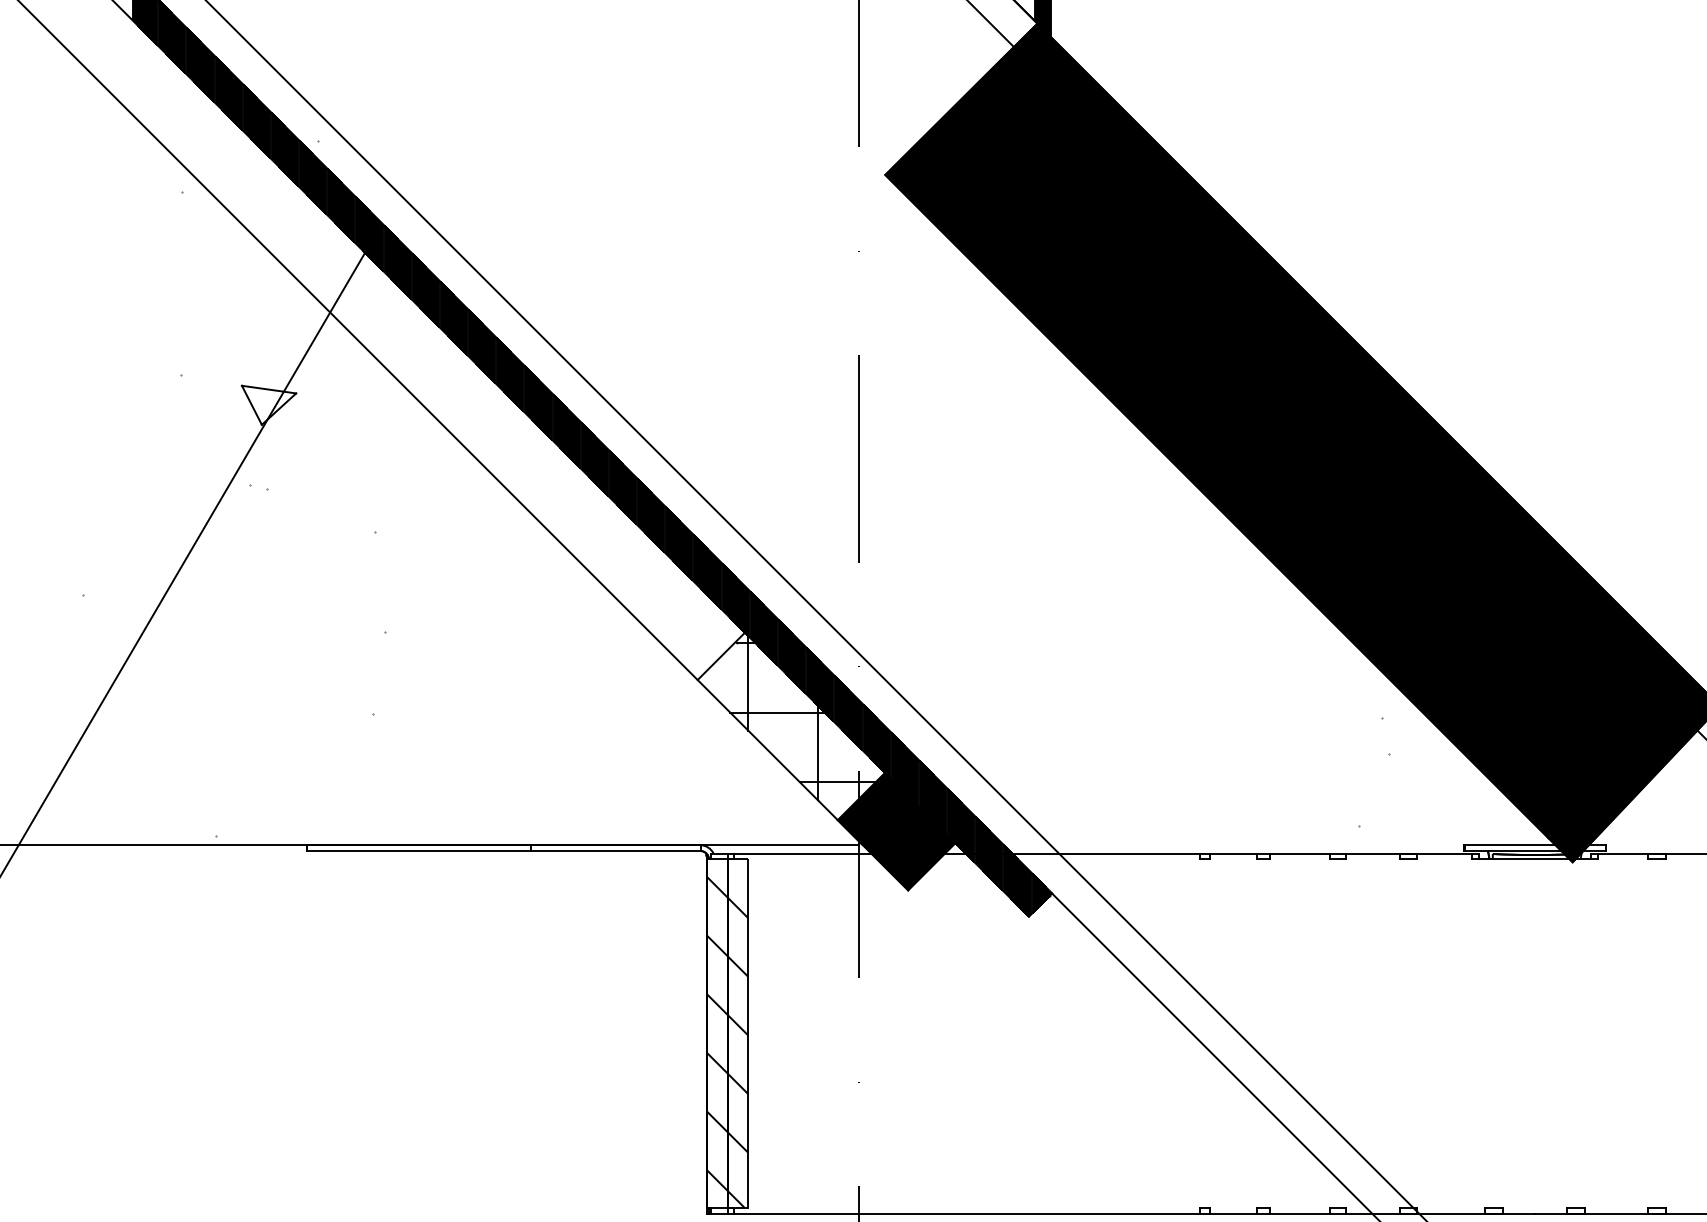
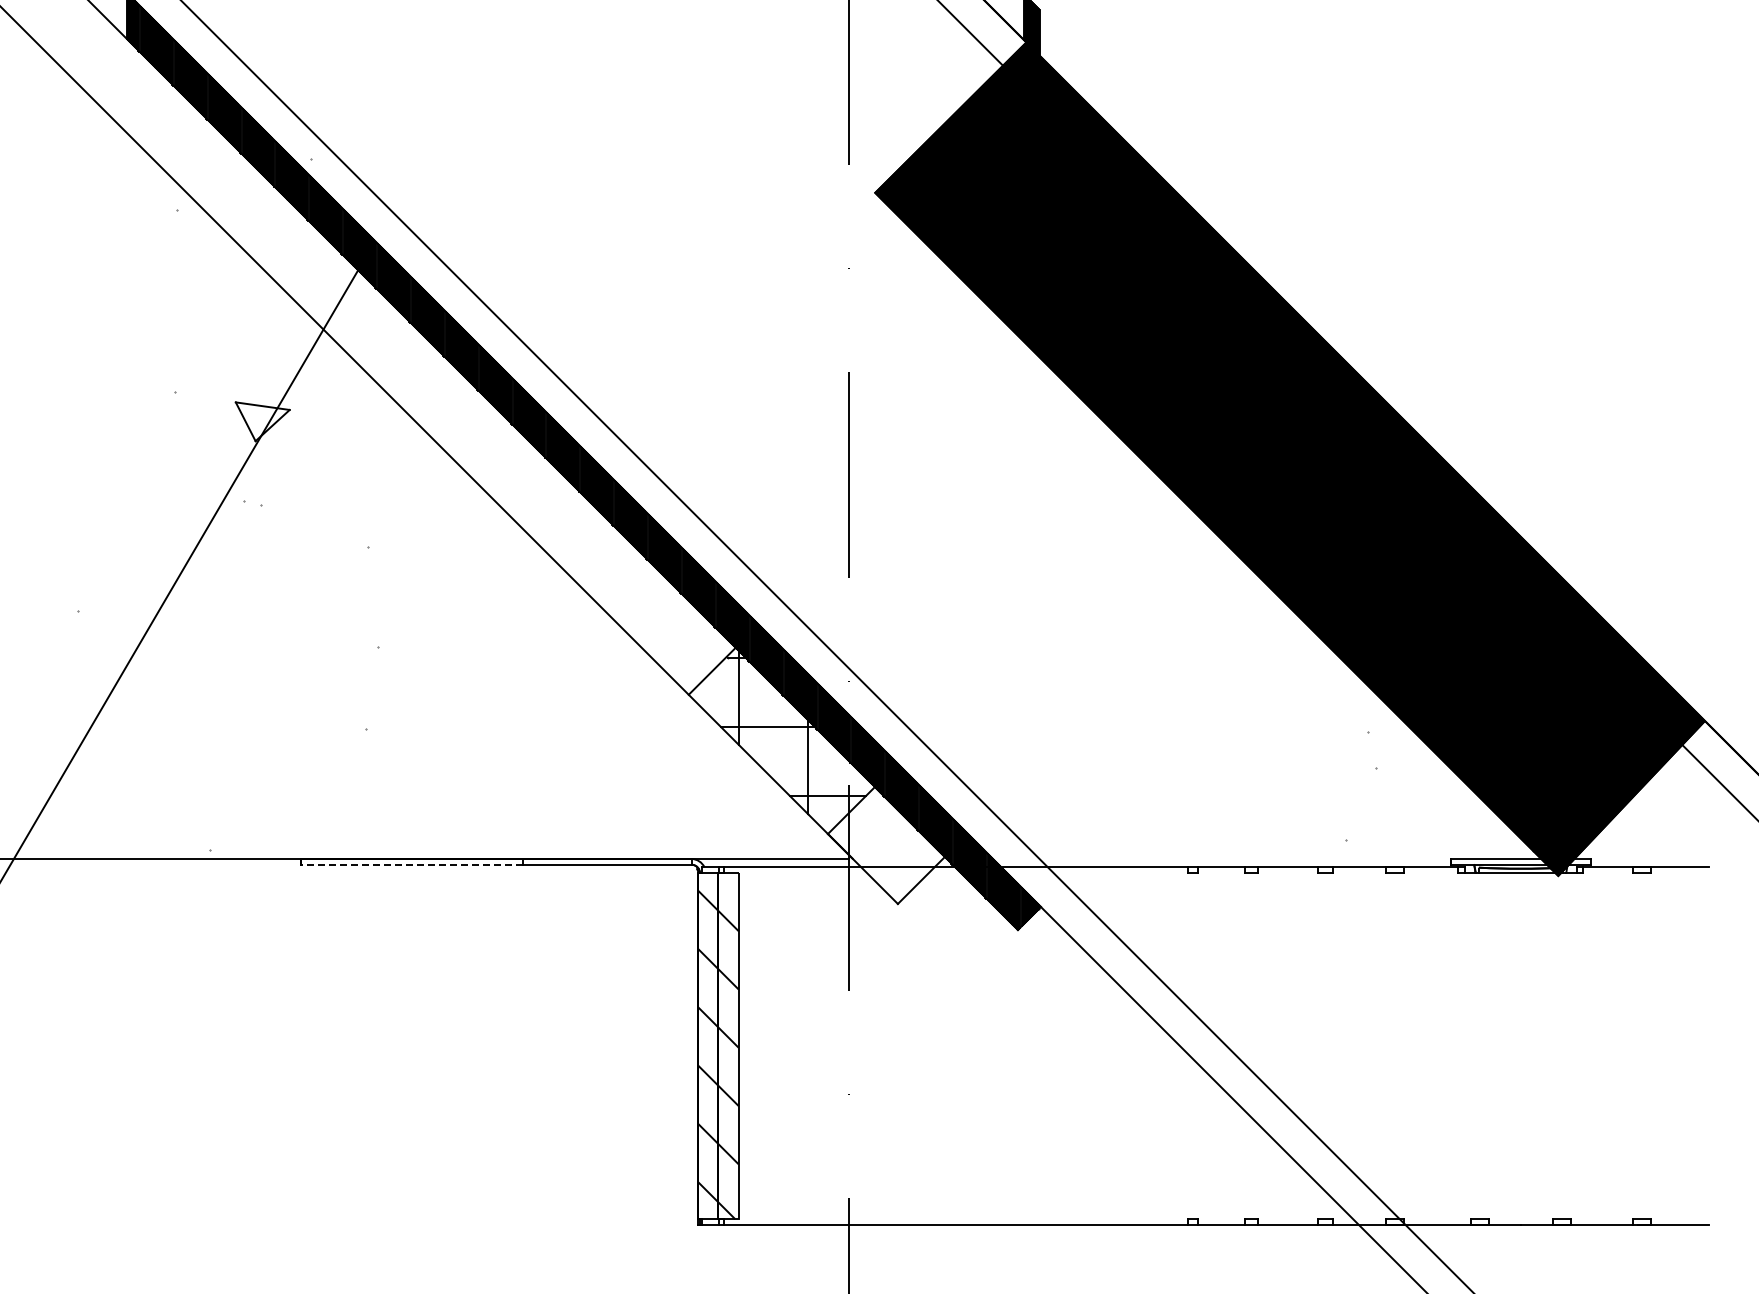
fill: (895, 831) -> (885, 845), removed
line: (418, 850) -> (411, 864), solid -> dashed

